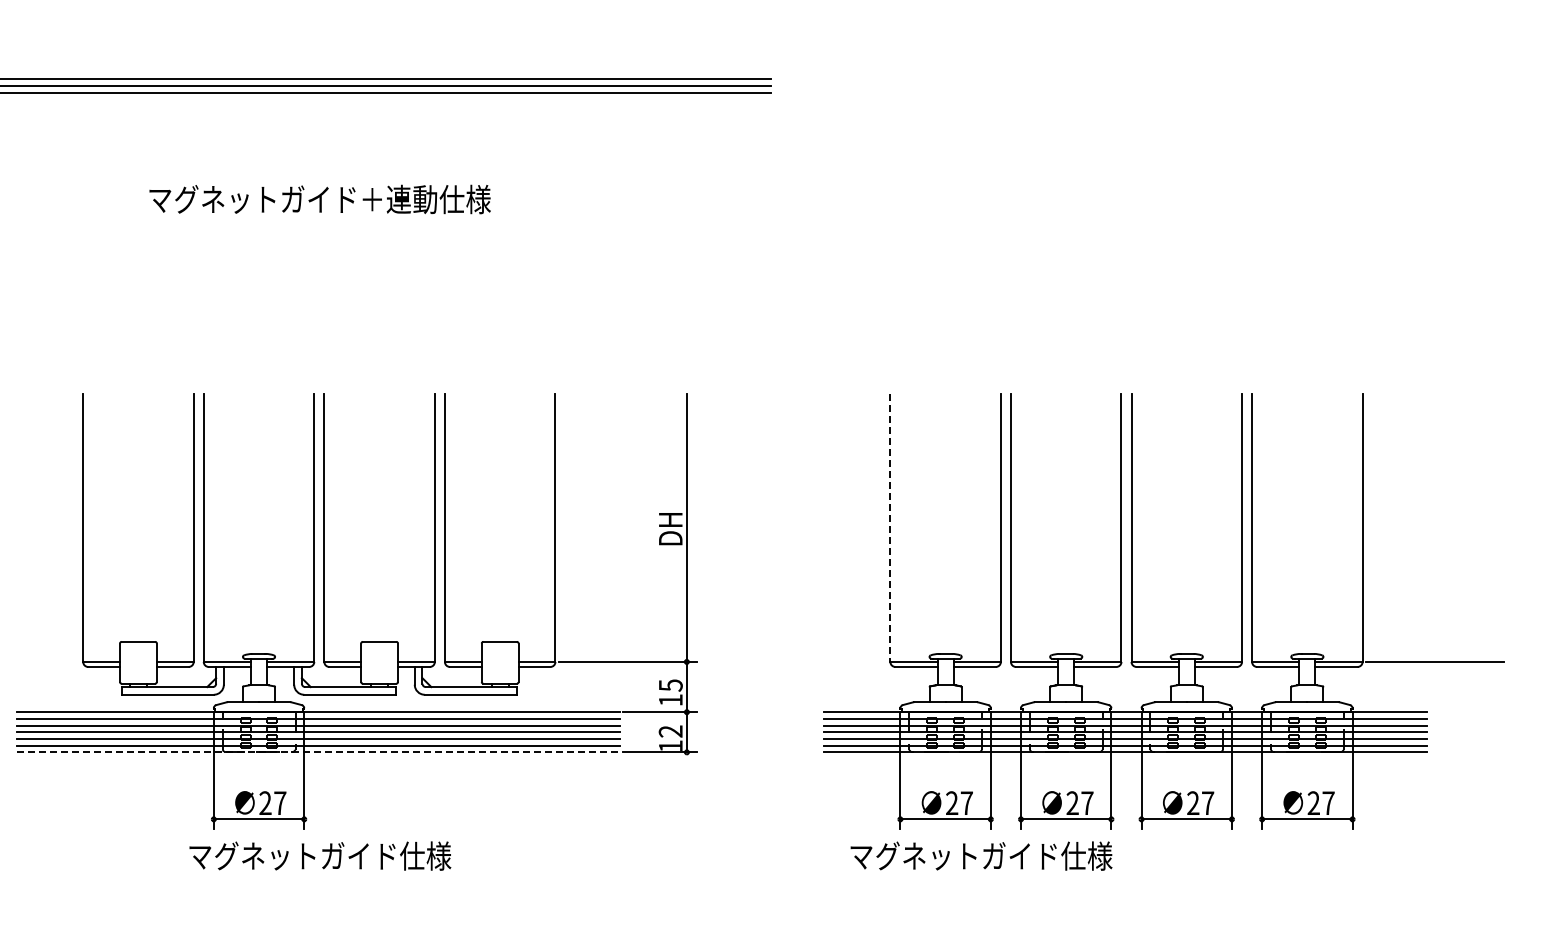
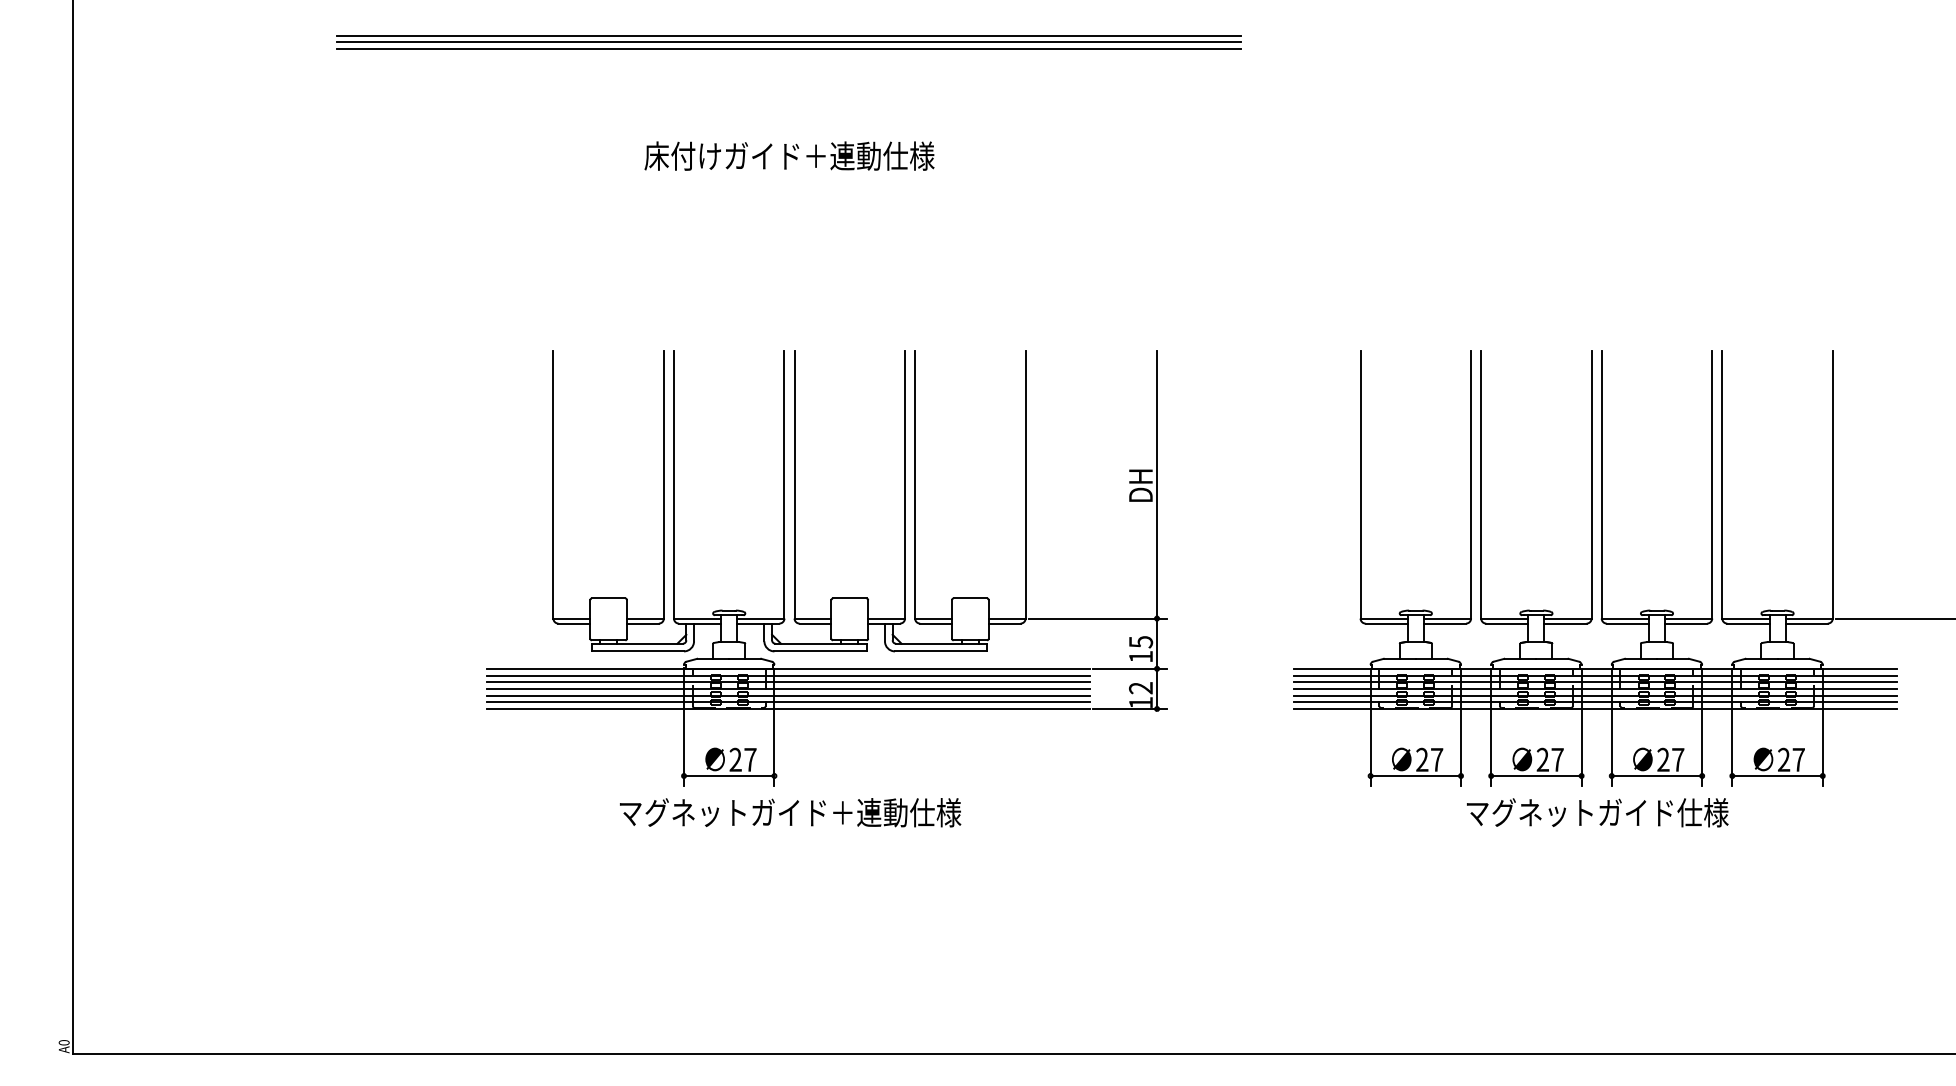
text: (320, 198) -> (790, 155), マグネットガイド＋連動仕様 -> 床付けガイド＋連動仕様
line: (890, 527) -> (1360, 484), dashed -> solid
line: (319, 752) -> (789, 709), dashed -> solid
text: (320, 855) -> (790, 812), マグネットガイド仕様 -> マグネットガイド＋連動仕様
text: (981, 855) -> (1597, 812), moved

